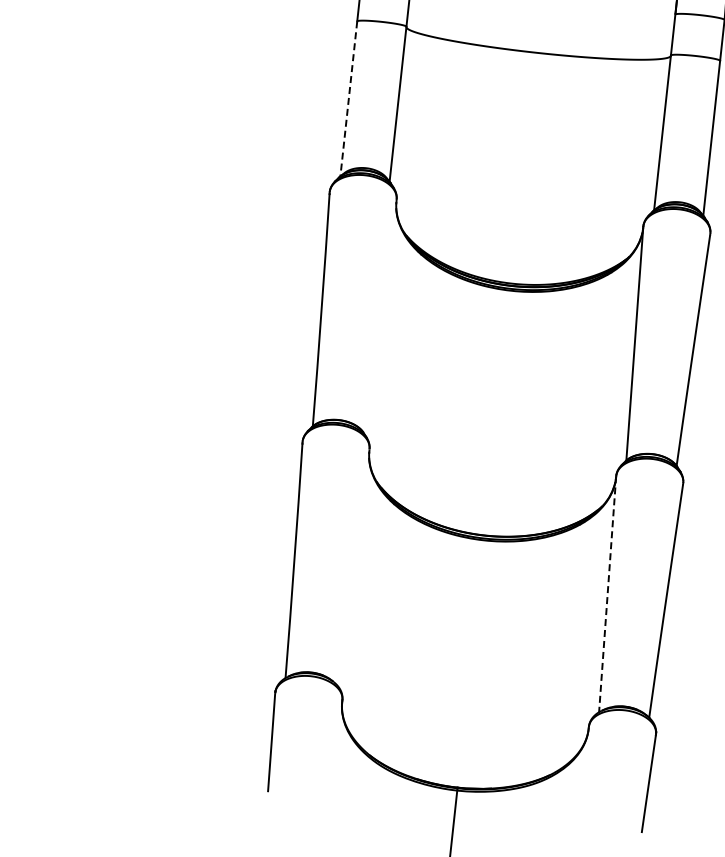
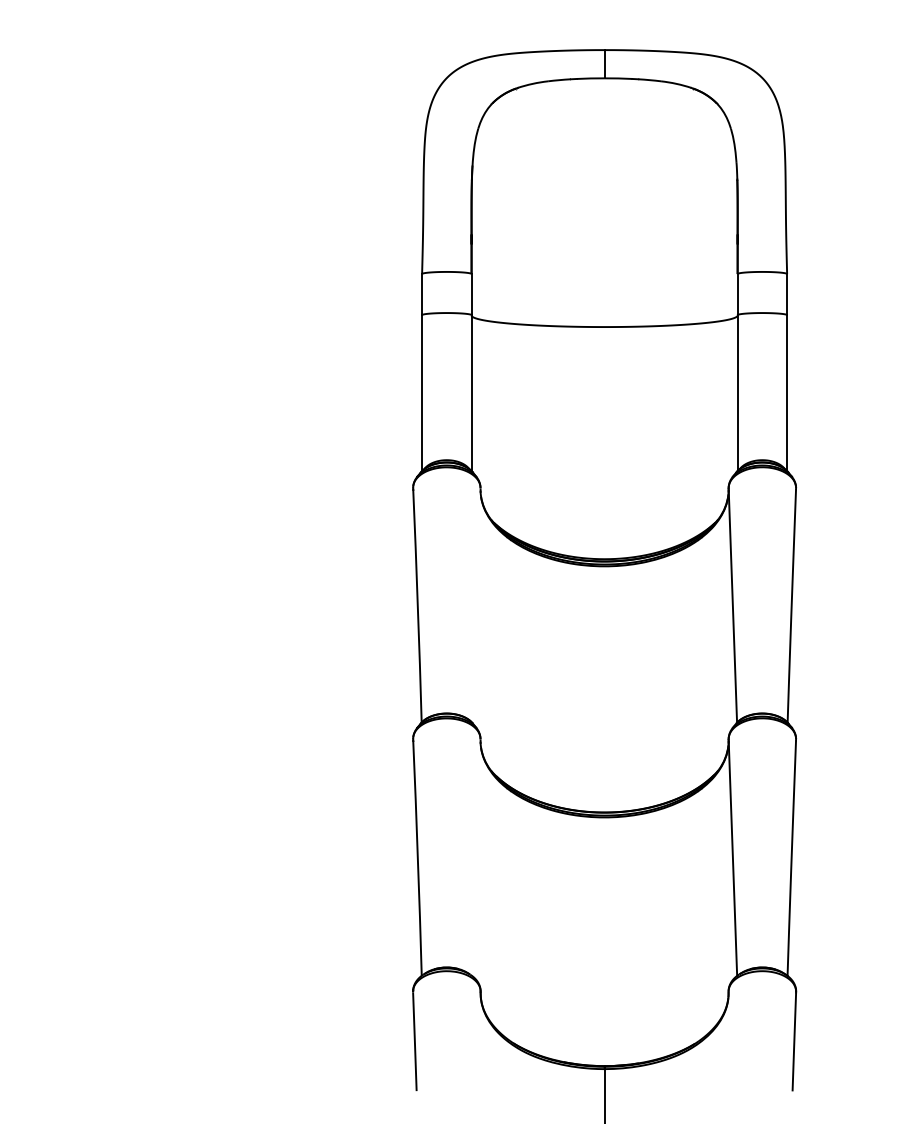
line: (349, 99) -> (422, 393), dashed -> solid
line: (607, 595) -> (732, 858), dashed -> solid

